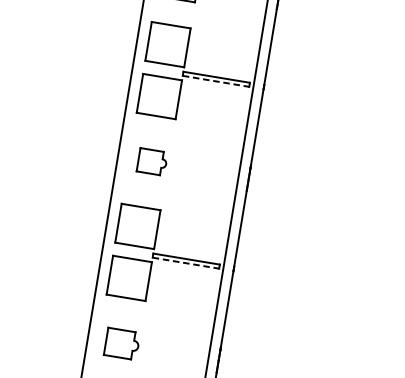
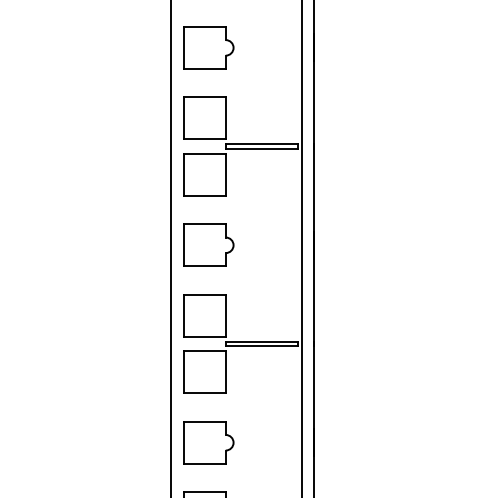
line: (216, 81) -> (262, 148), dashed -> solid
part: (152, 161) -> (208, 244), size x1.67
line: (186, 263) -> (262, 346), dashed -> solid
part: (122, 343) -> (208, 442), size x1.43

